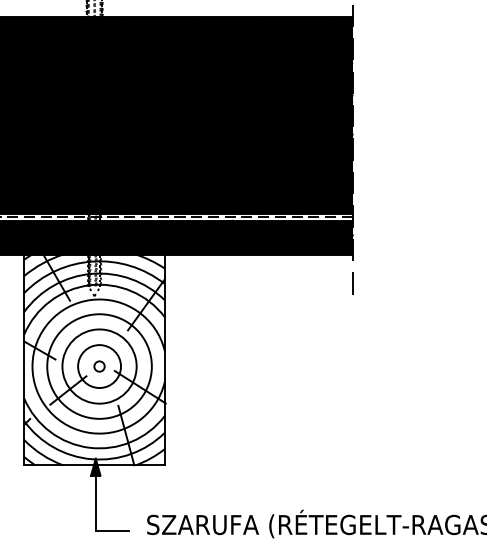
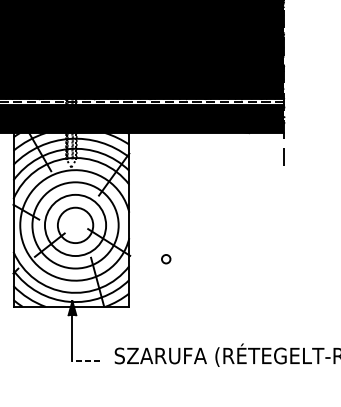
circle: (99, 366) -> (166, 259), moved
line: (112, 531) -> (86, 361), solid -> dashed

